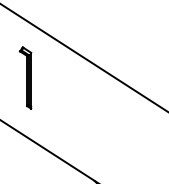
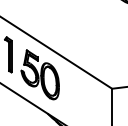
part: (80, 112) -> (39, 74), added

